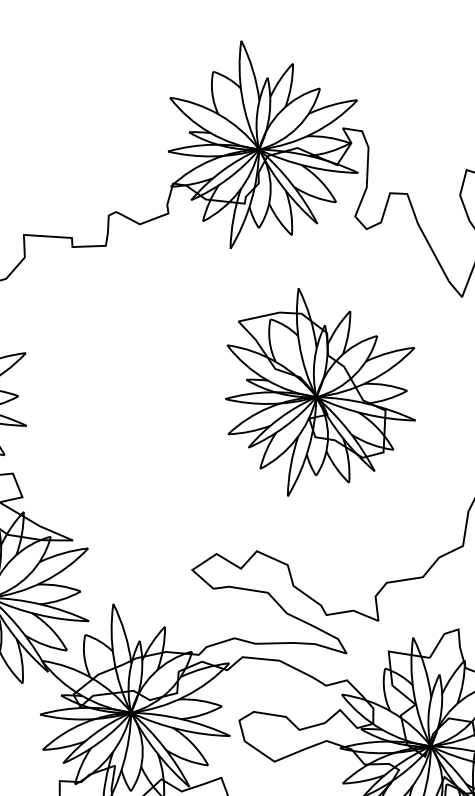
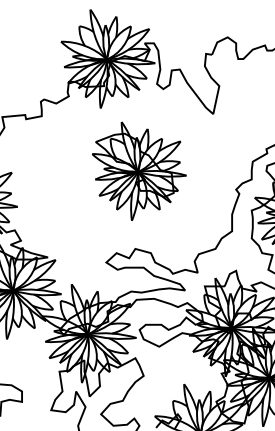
part: (317, 394) -> (138, 170), moved

